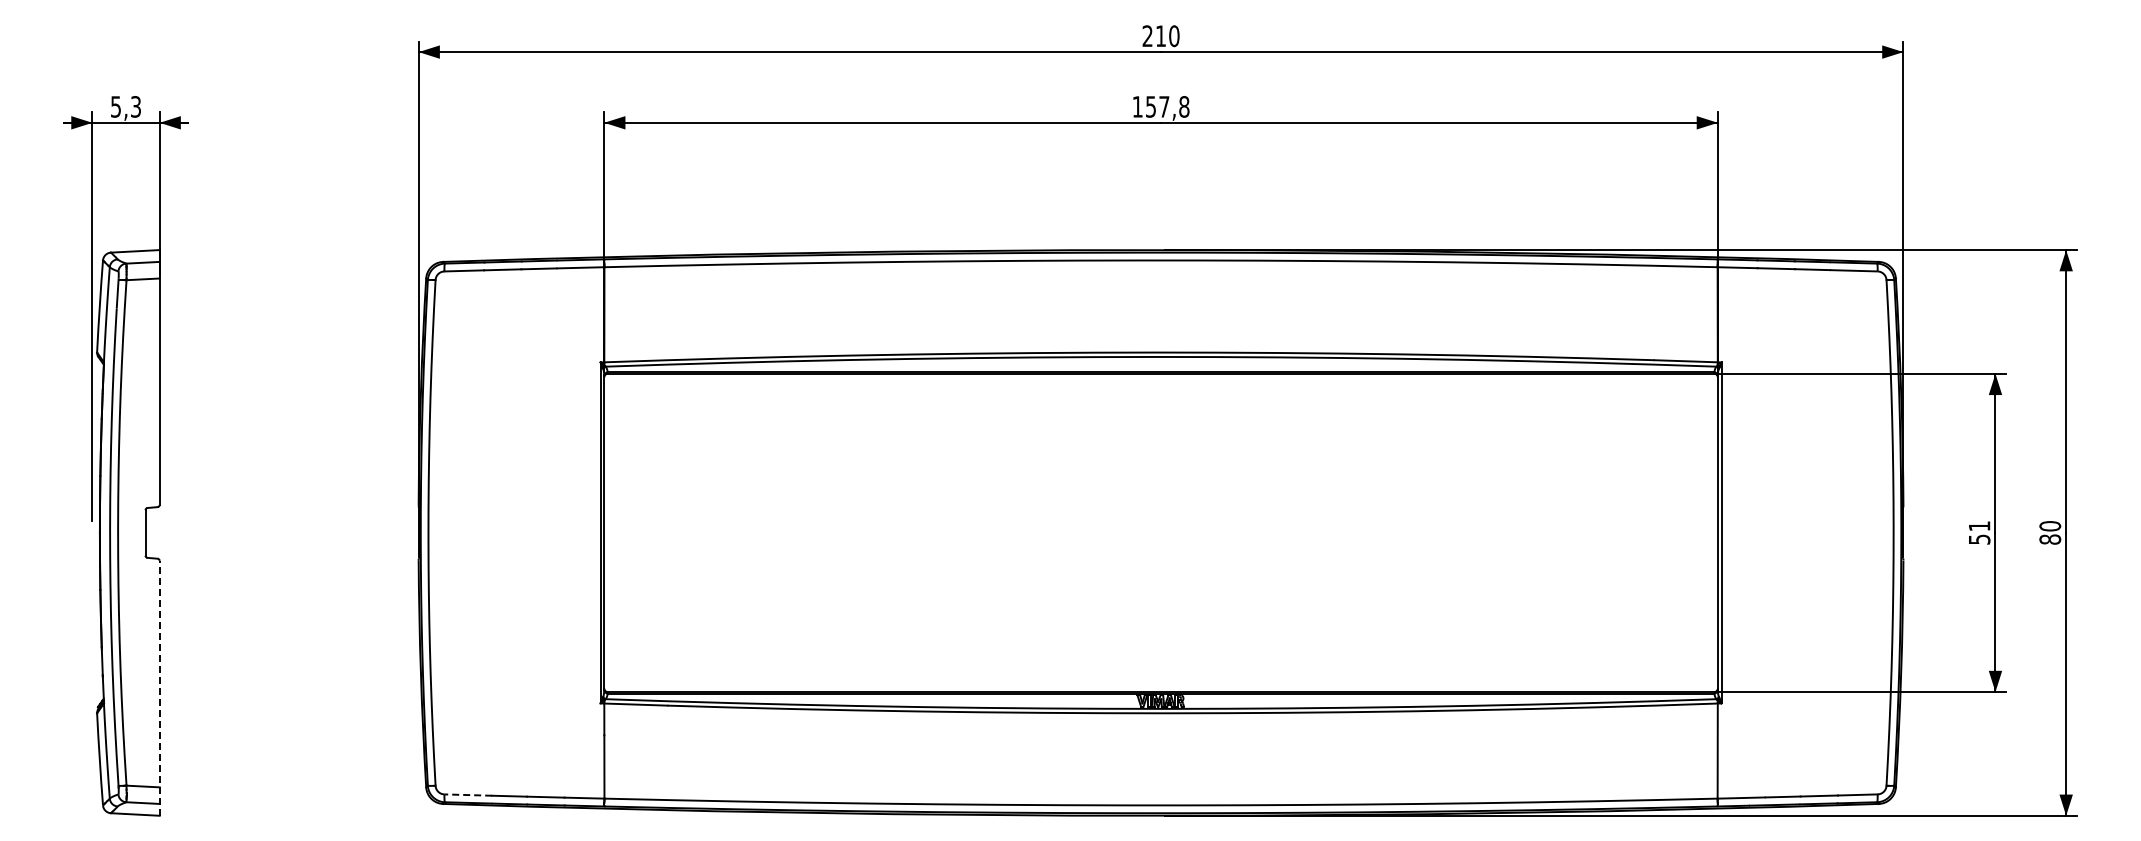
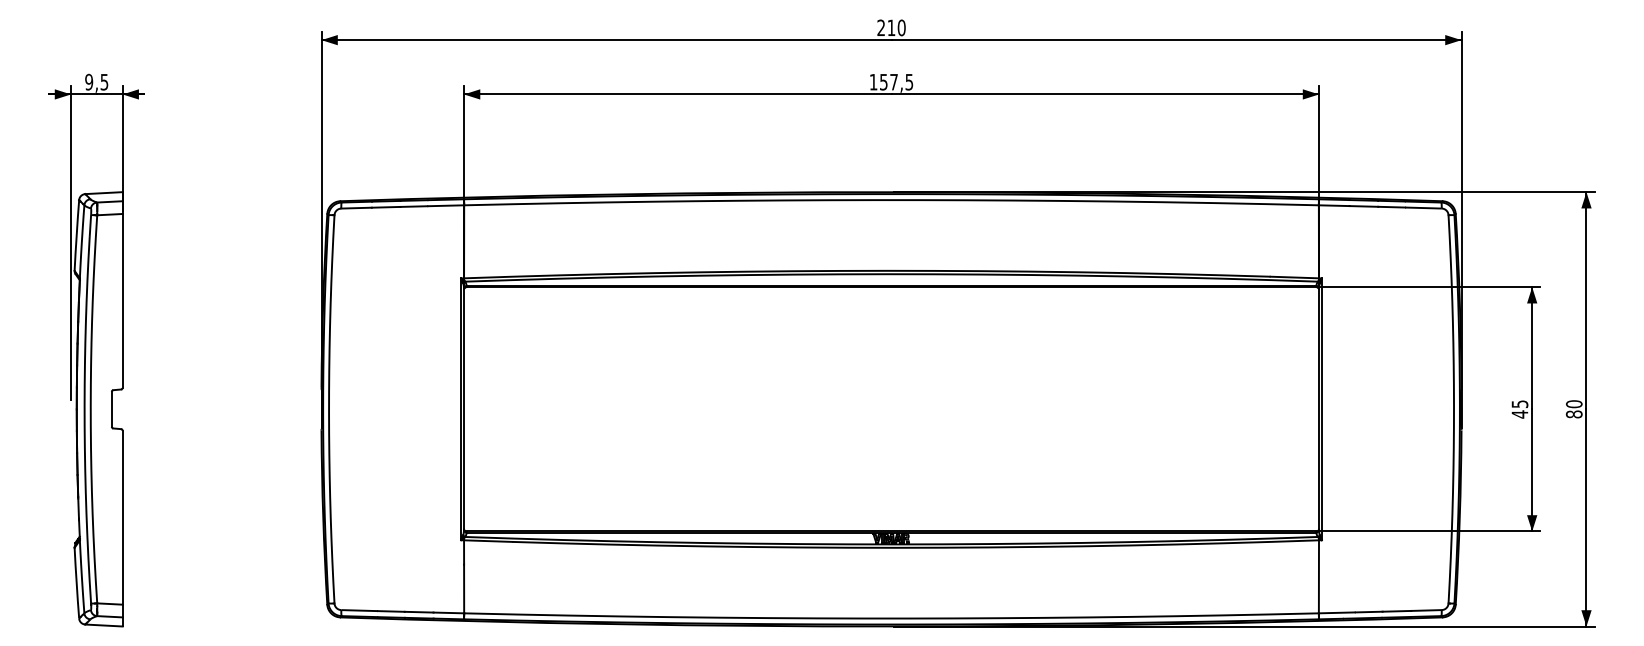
text: (125, 106) -> (96, 81), 5,3 -> 9,5
text: (1184, 106) -> (909, 81), 157,8 -> 157,5
text: (1979, 533) -> (1519, 409), 51 -> 45
line: (159, 687) -> (122, 528), dashed -> solid
line: (467, 795) -> (359, 610), dashed -> solid

